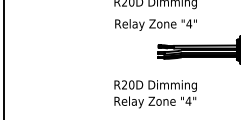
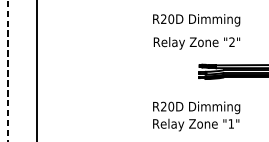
text: (189, 23) -> (232, 41), "4" -> "2"
text: (188, 100) -> (231, 123), "4" -> "1"

